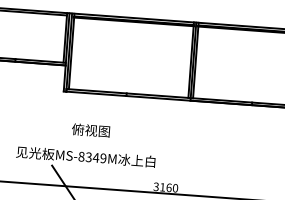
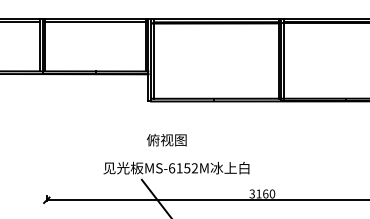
text: (90, 130) -> (166, 140), moved
text: (91, 157) -> (182, 168), MS-8349M -> MS-6152M

